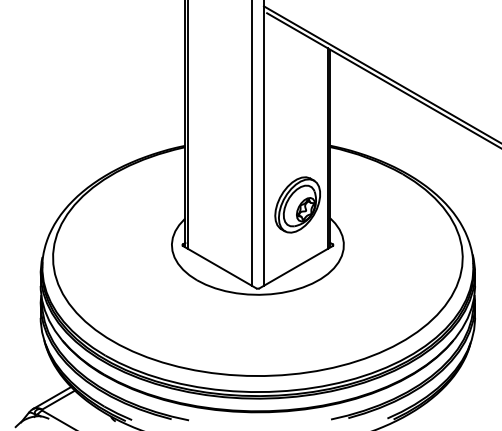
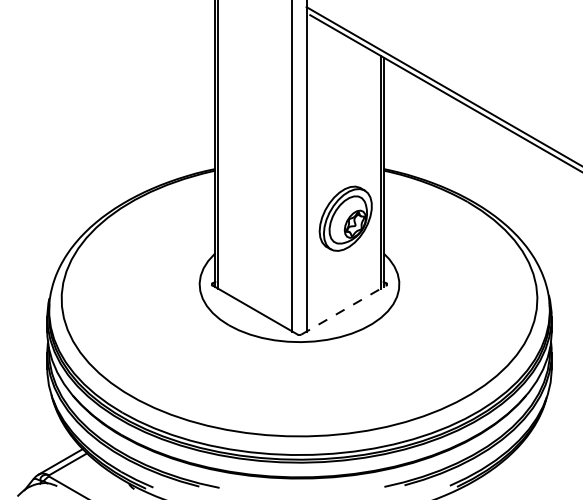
part: (297, 204) -> (345, 218), moved
line: (296, 266) -> (344, 309), solid -> dashed

